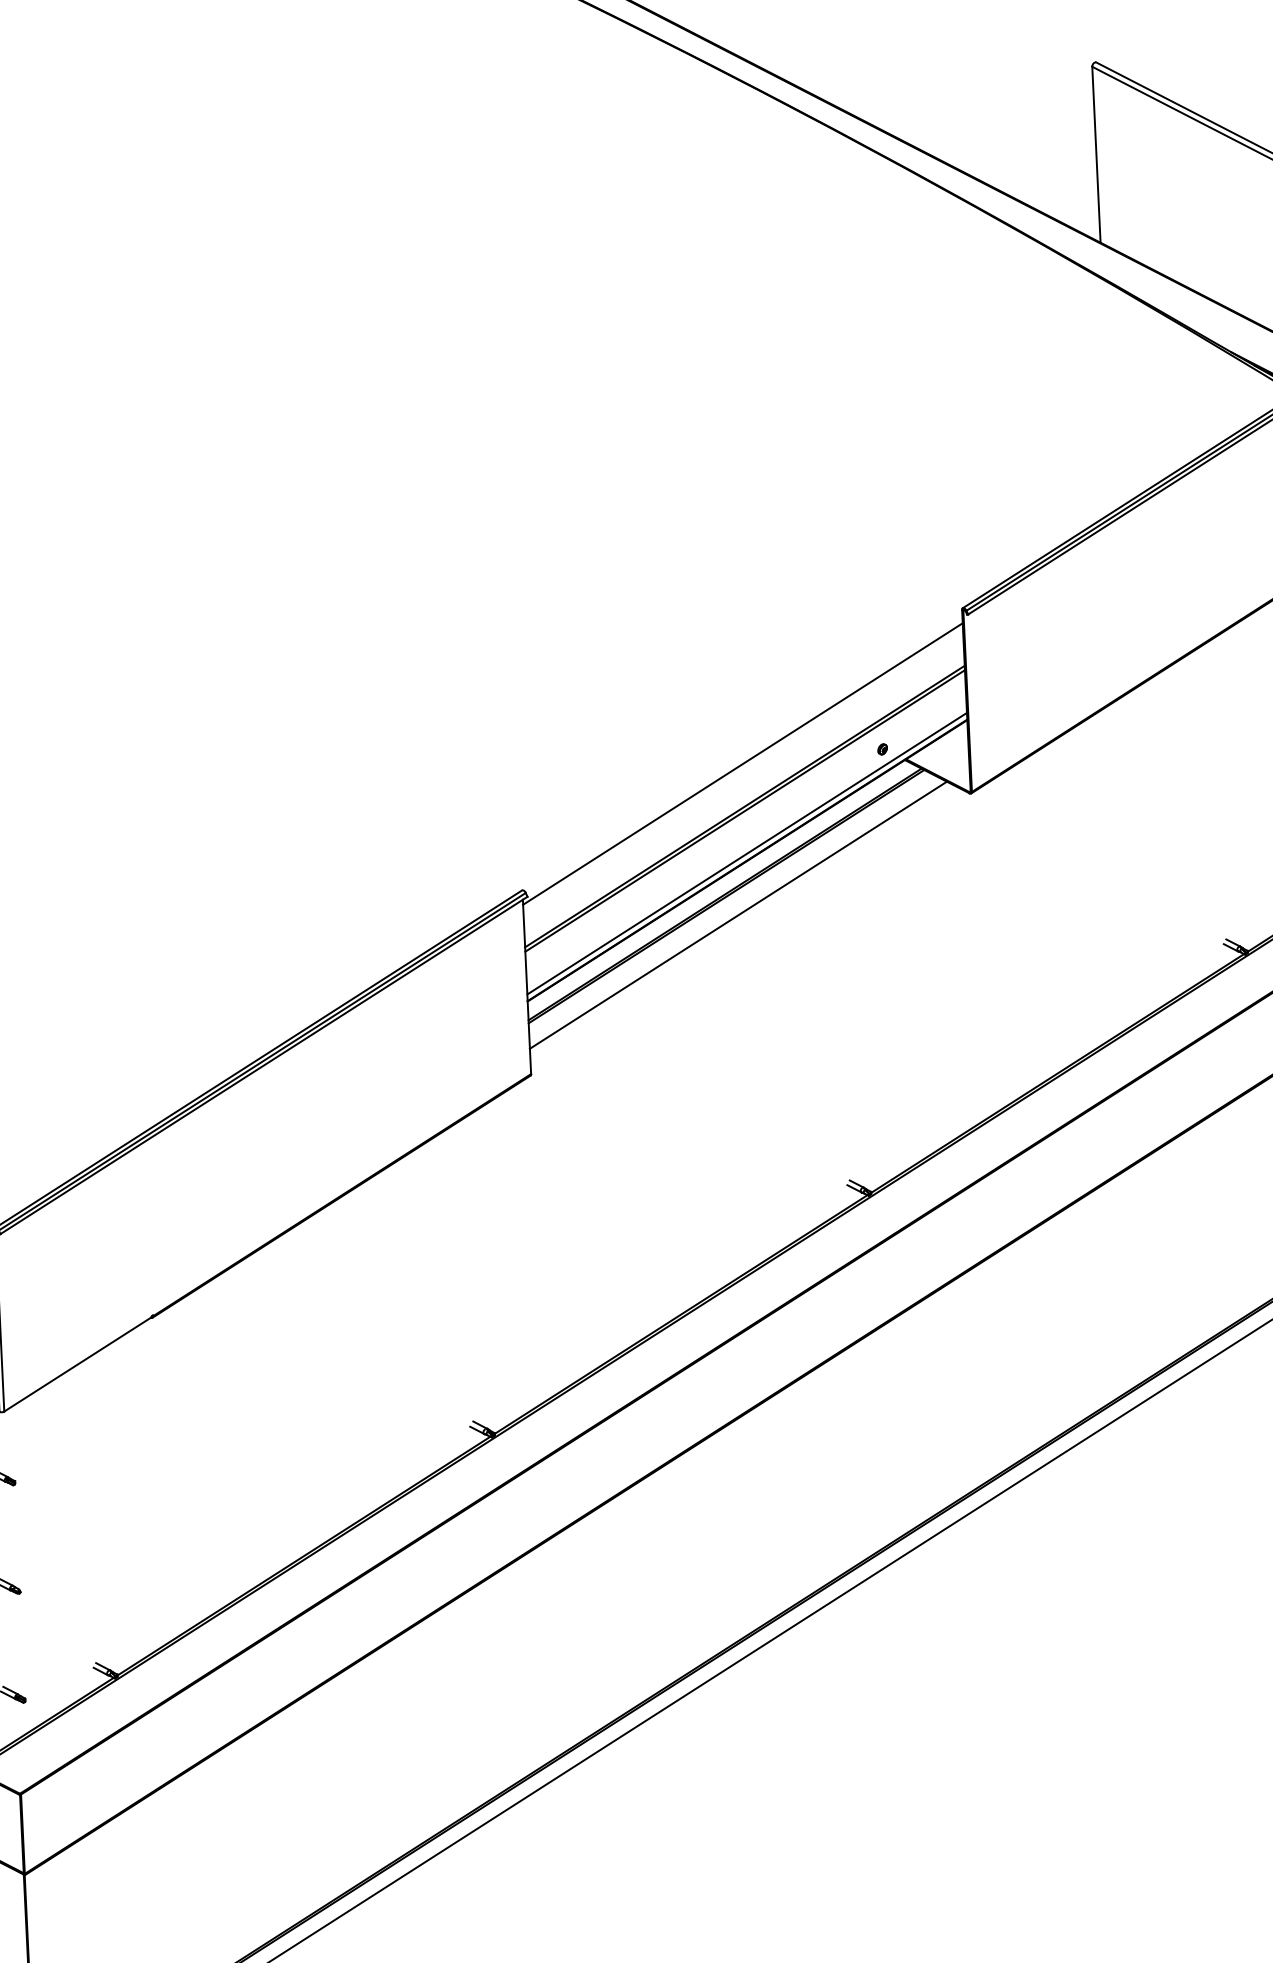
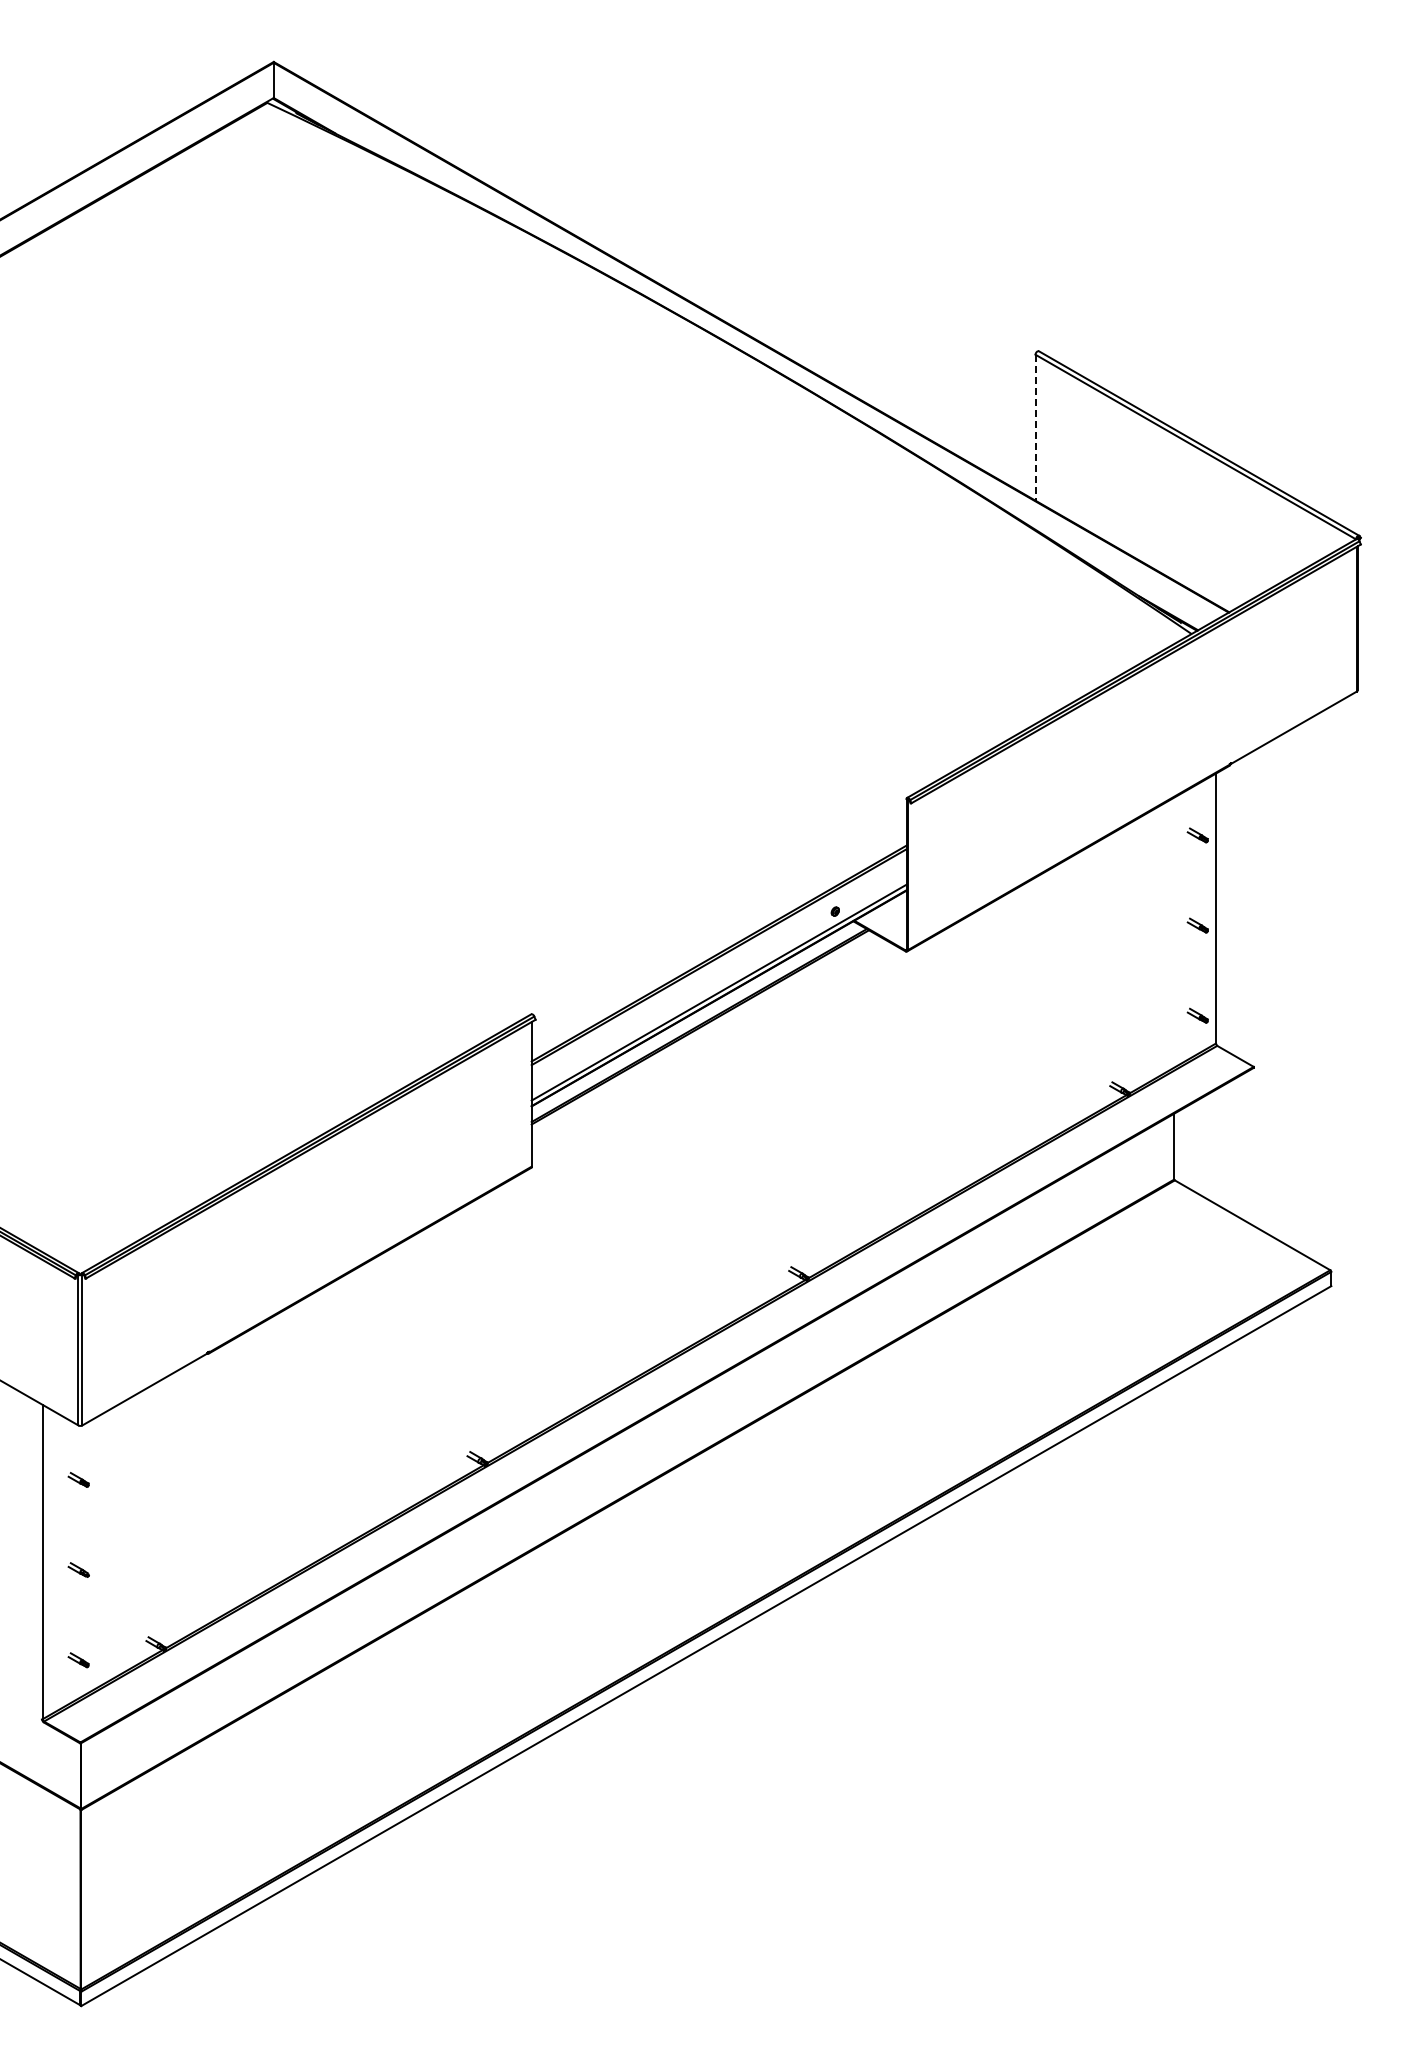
line: (1096, 154) -> (1035, 427), solid -> dashed
line: (742, 764) -> (718, 918), removed
line: (738, 914) -> (709, 1042), removed

